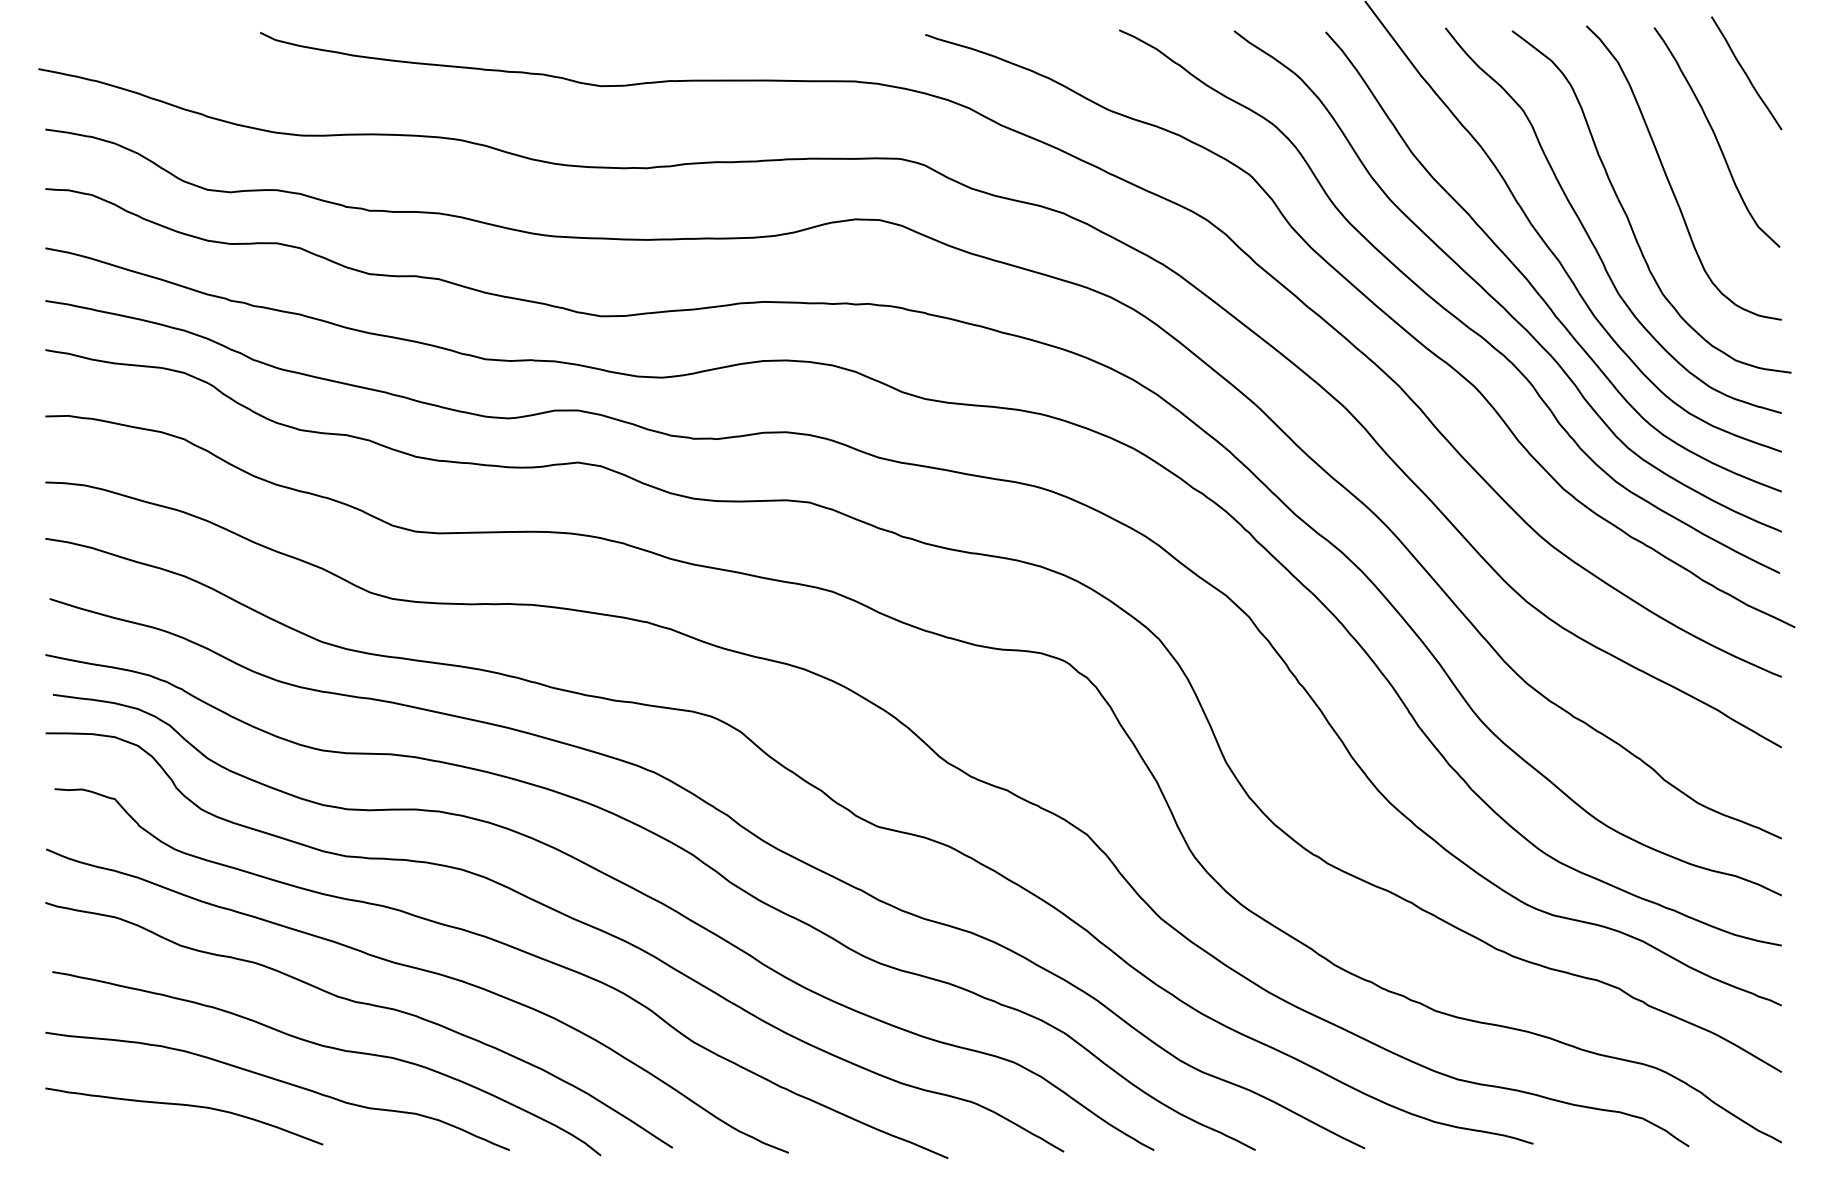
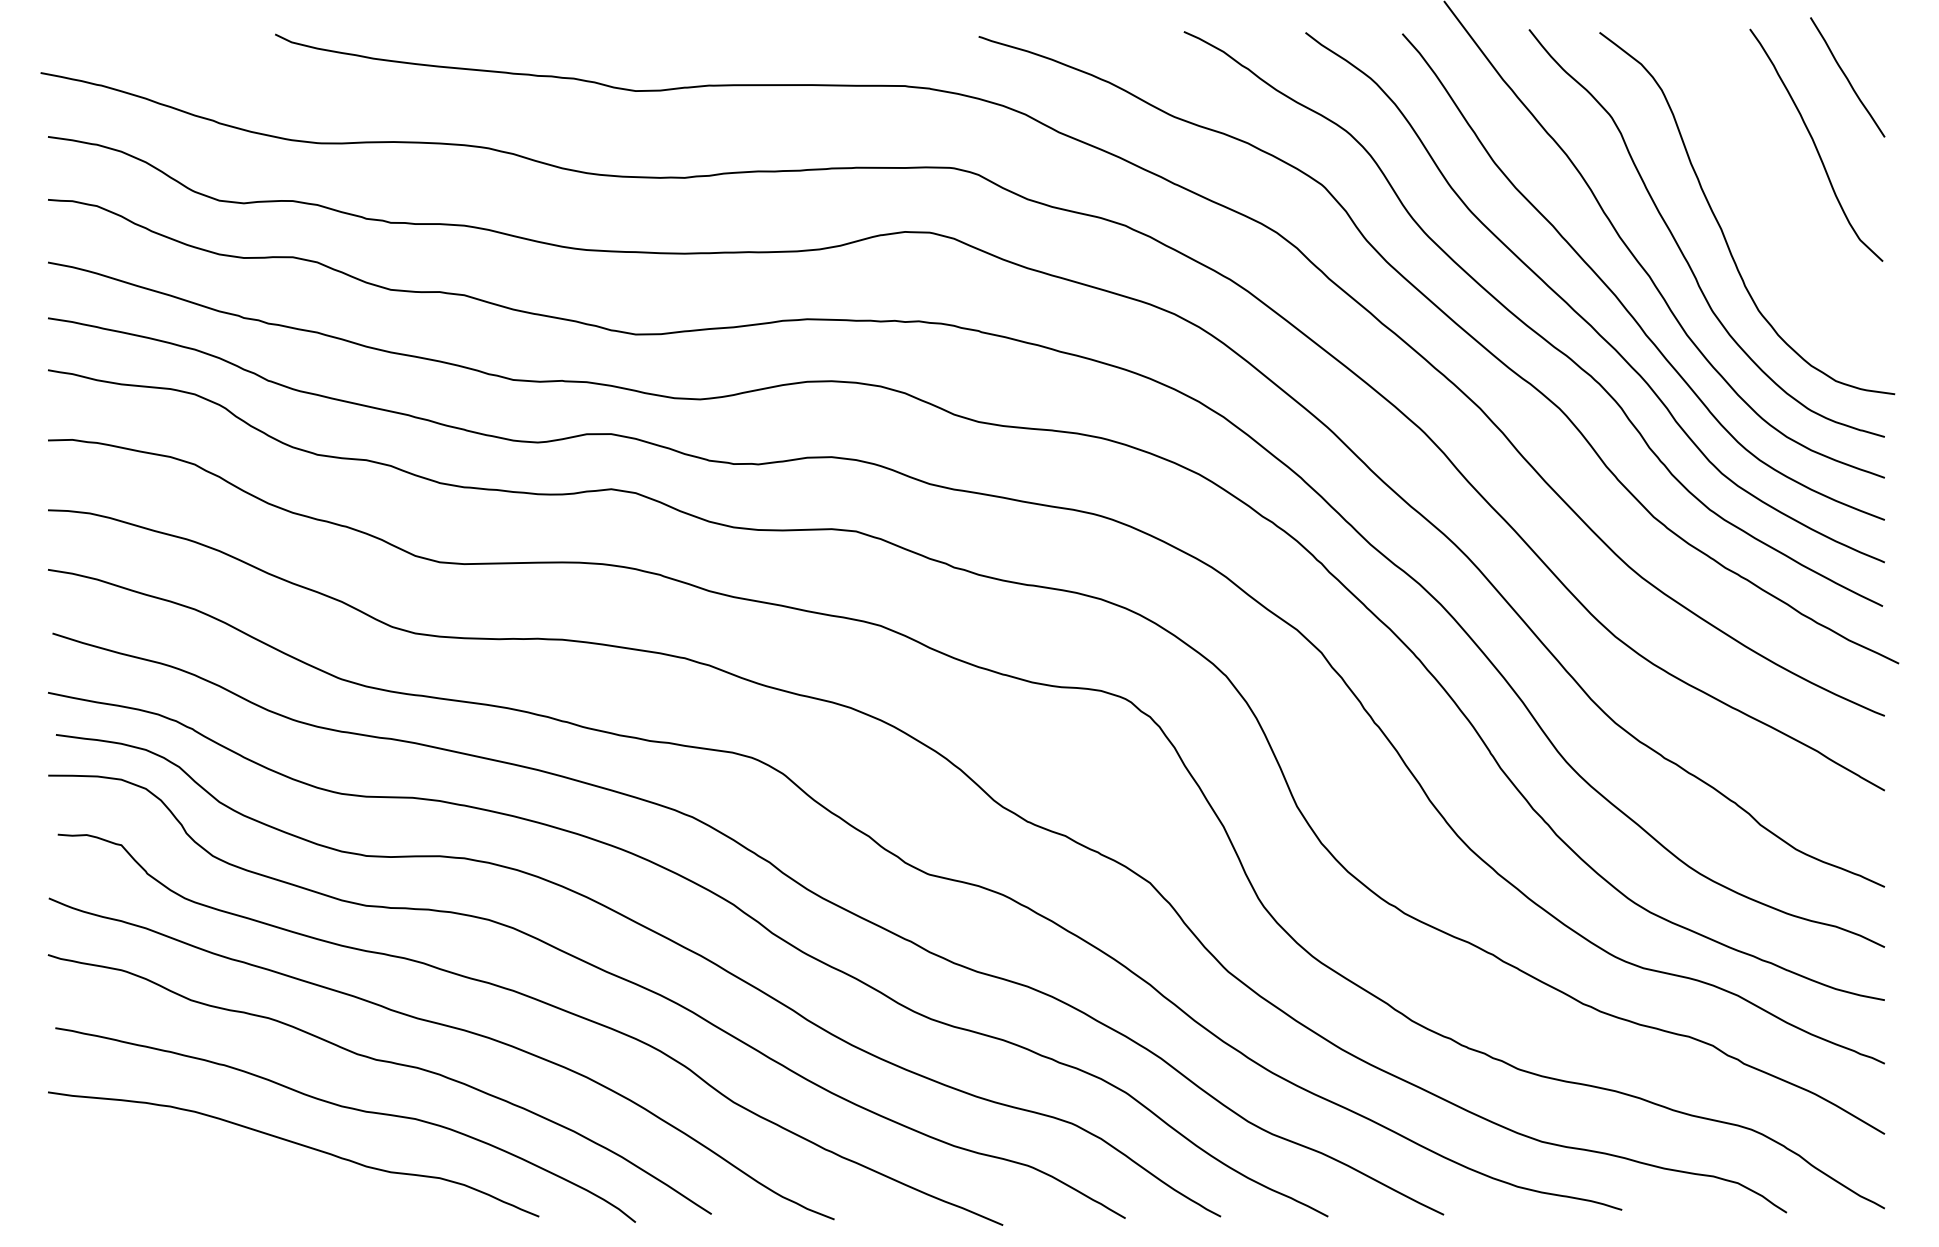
curve: (1668, 179) -> (1765, 189), removed
curve: (183, 1105) -> (194, 1169), removed

